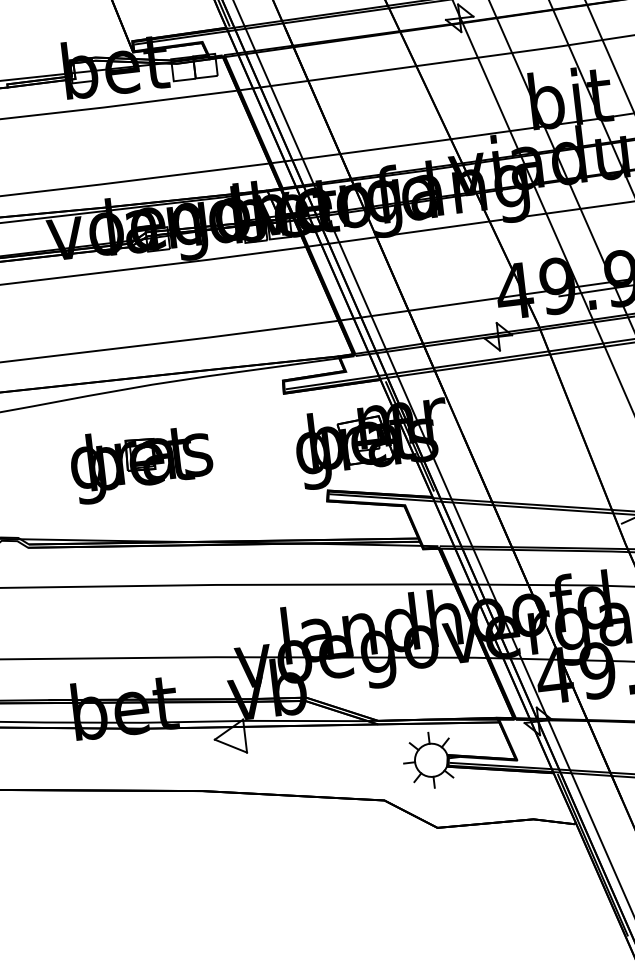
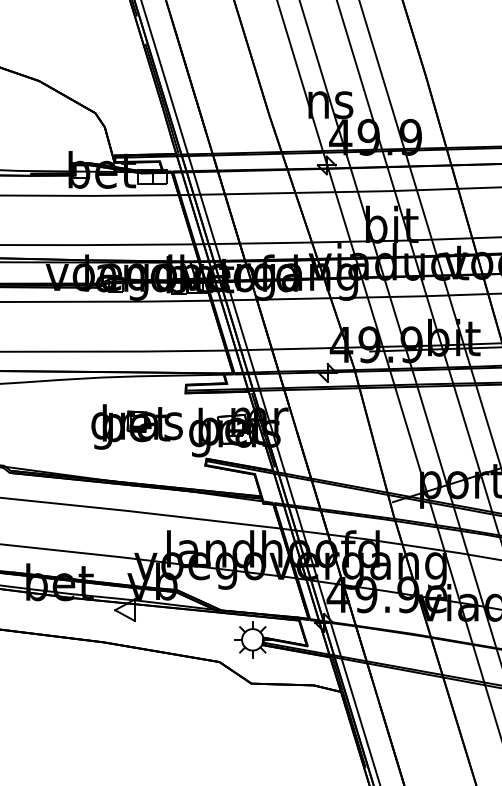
part: (140, 462) -> (136, 426), moved

